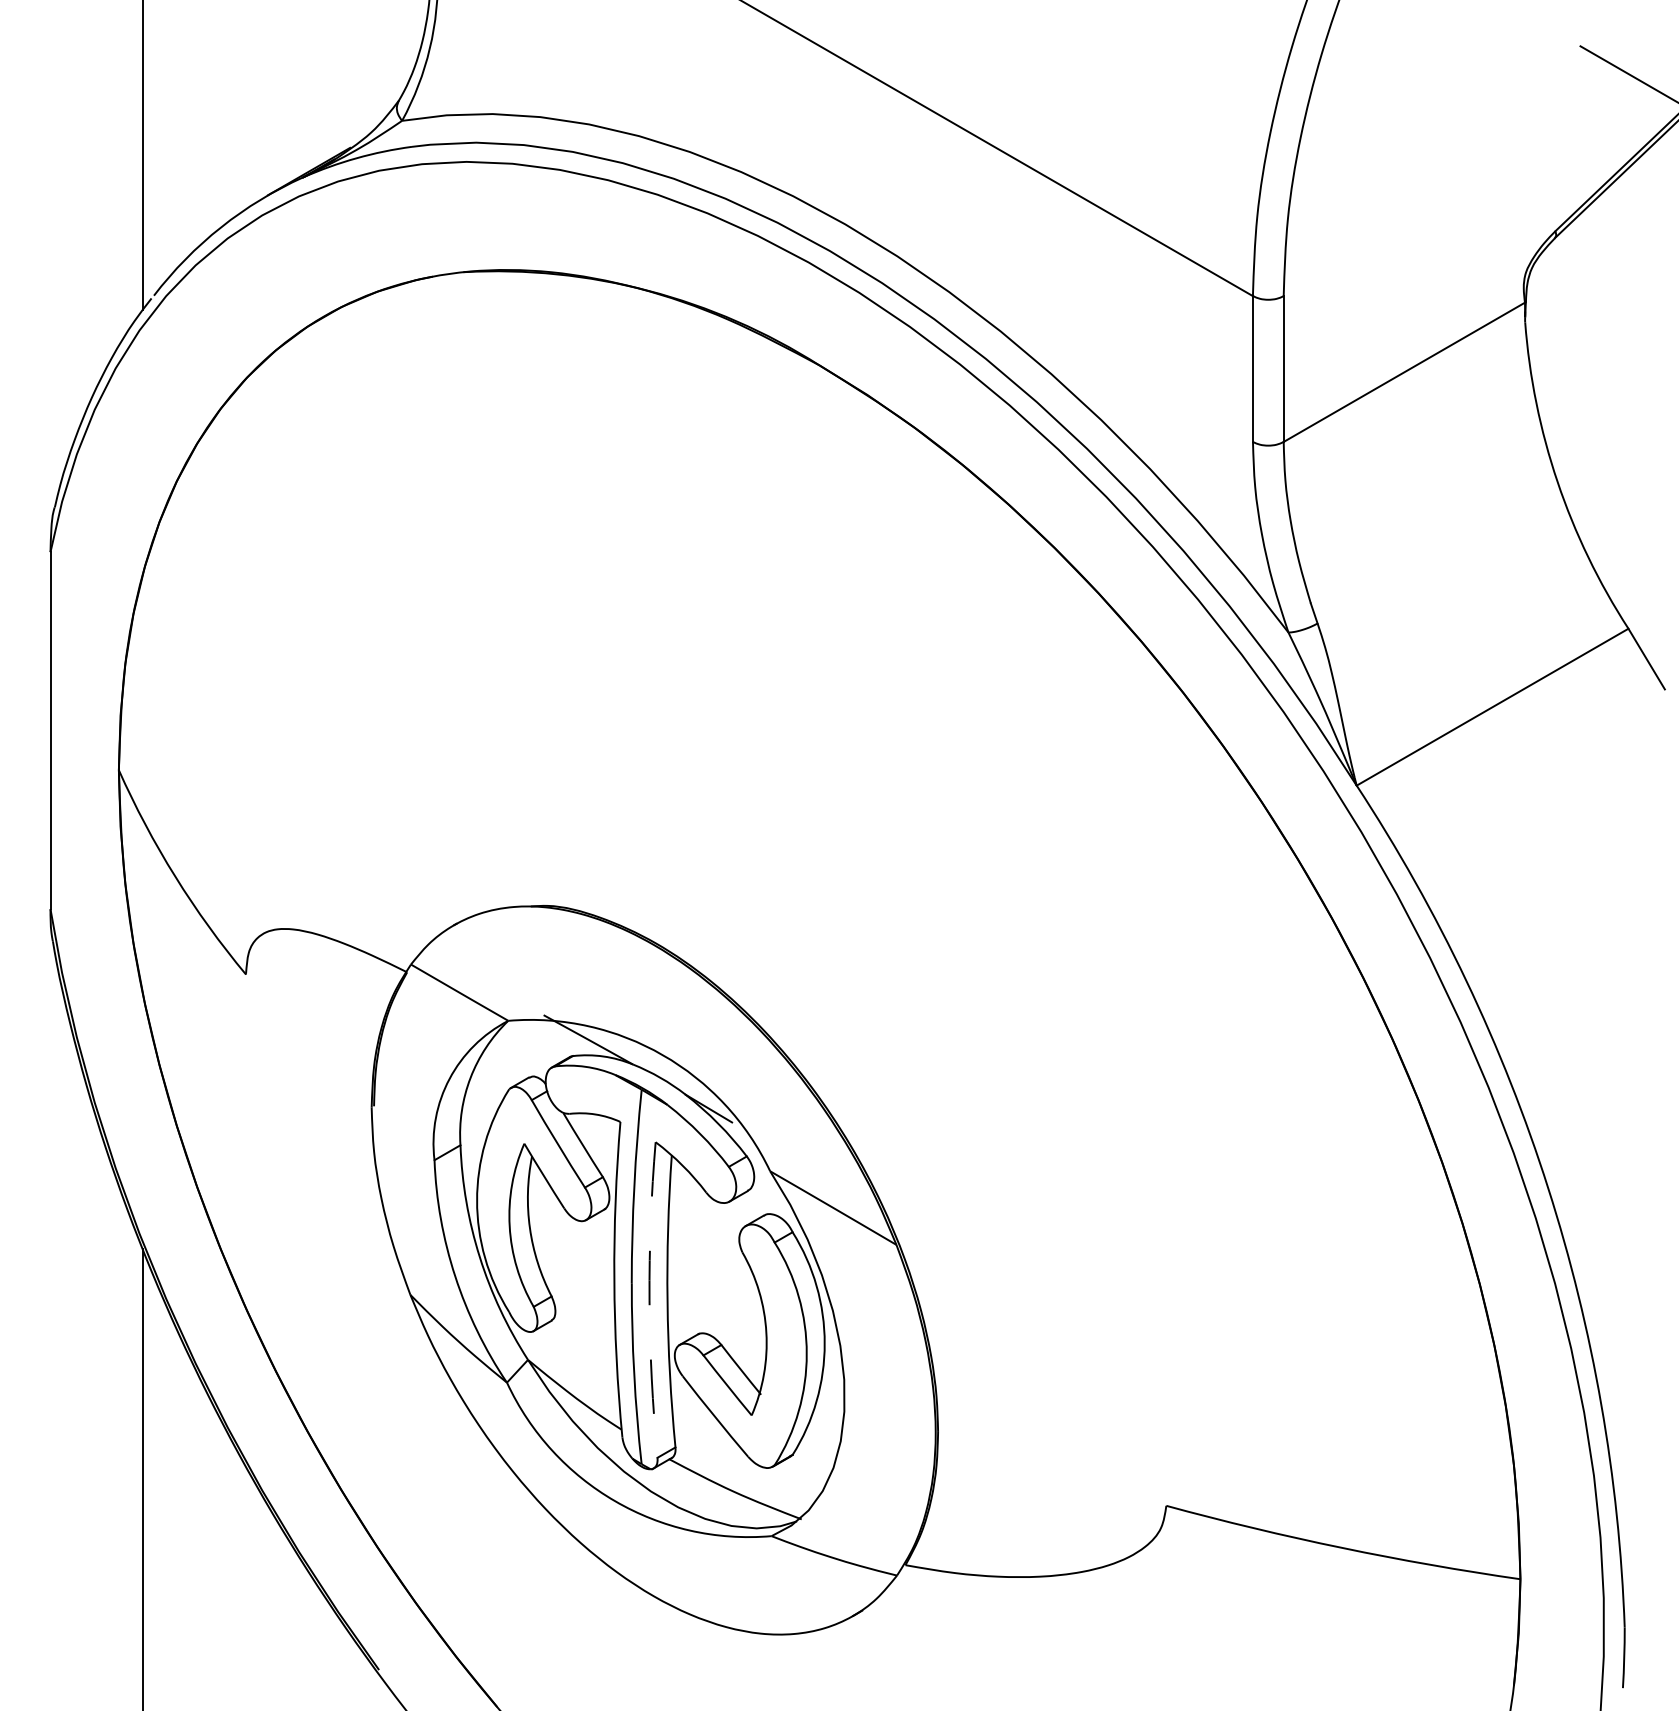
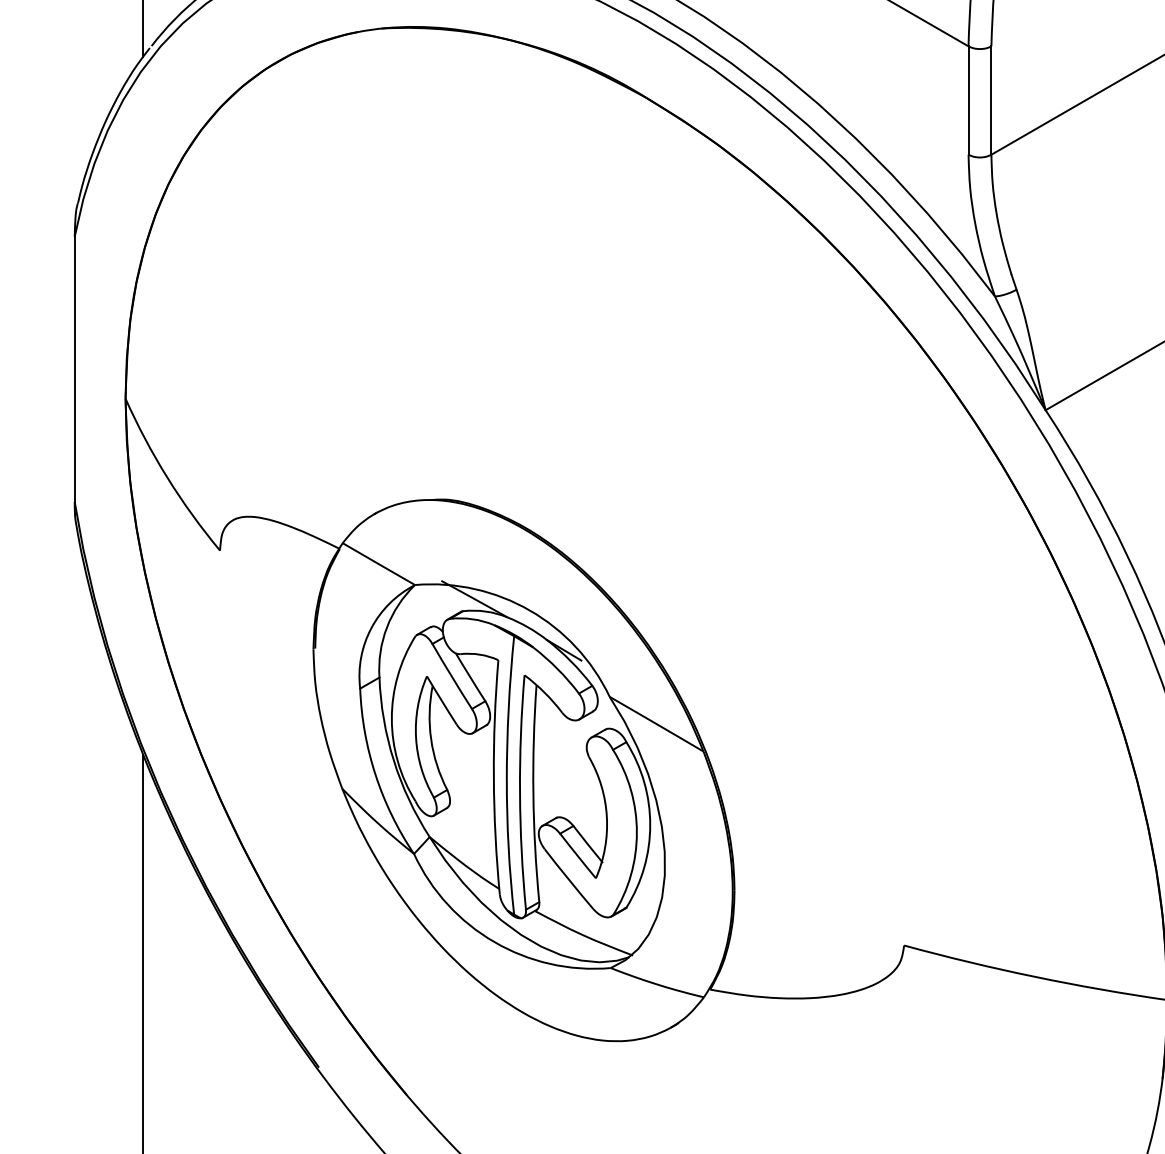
arc: (649, 1300) -> (519, 792), dashed -> solid

